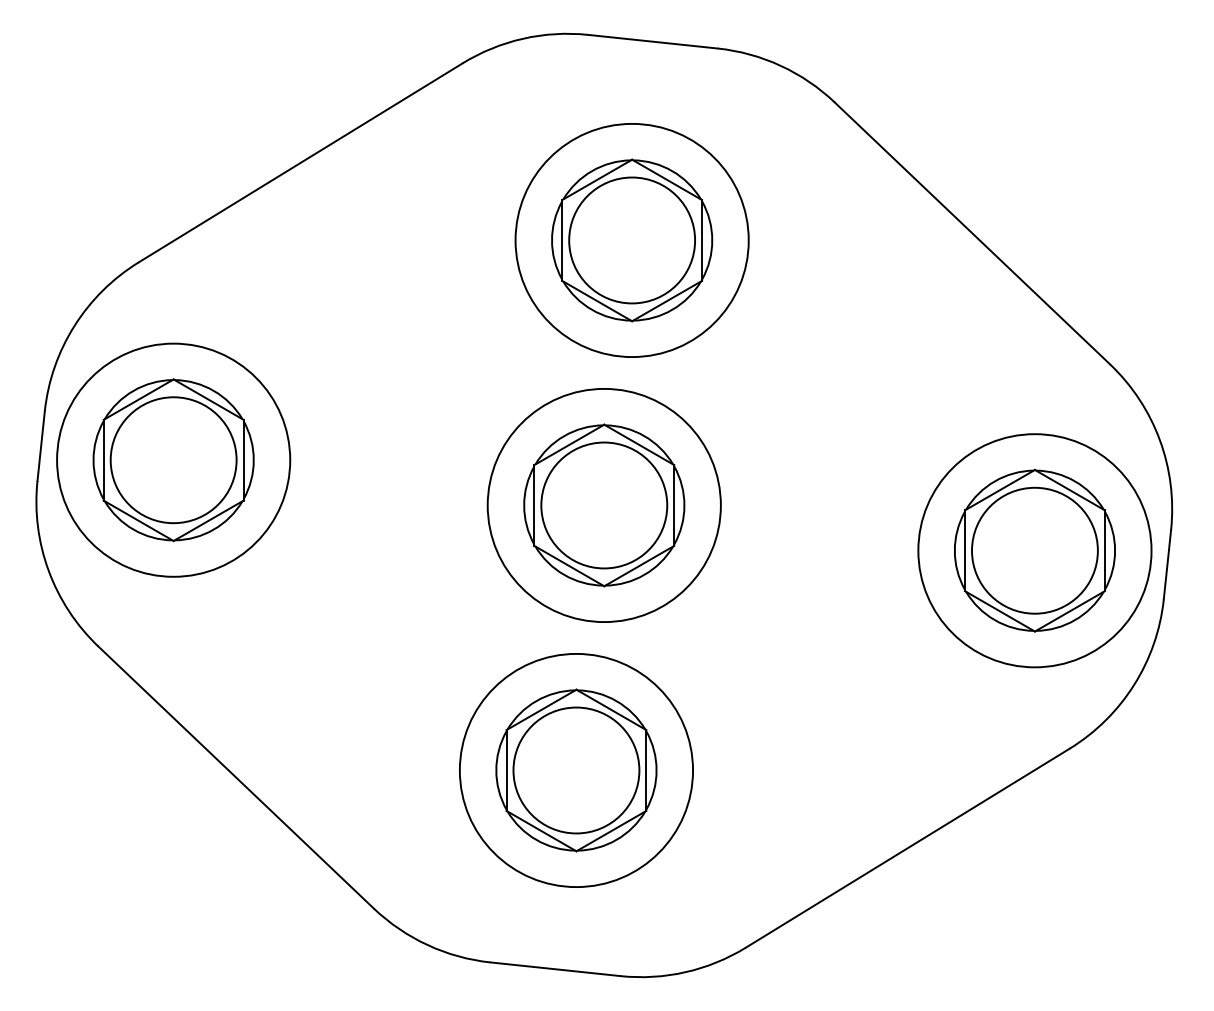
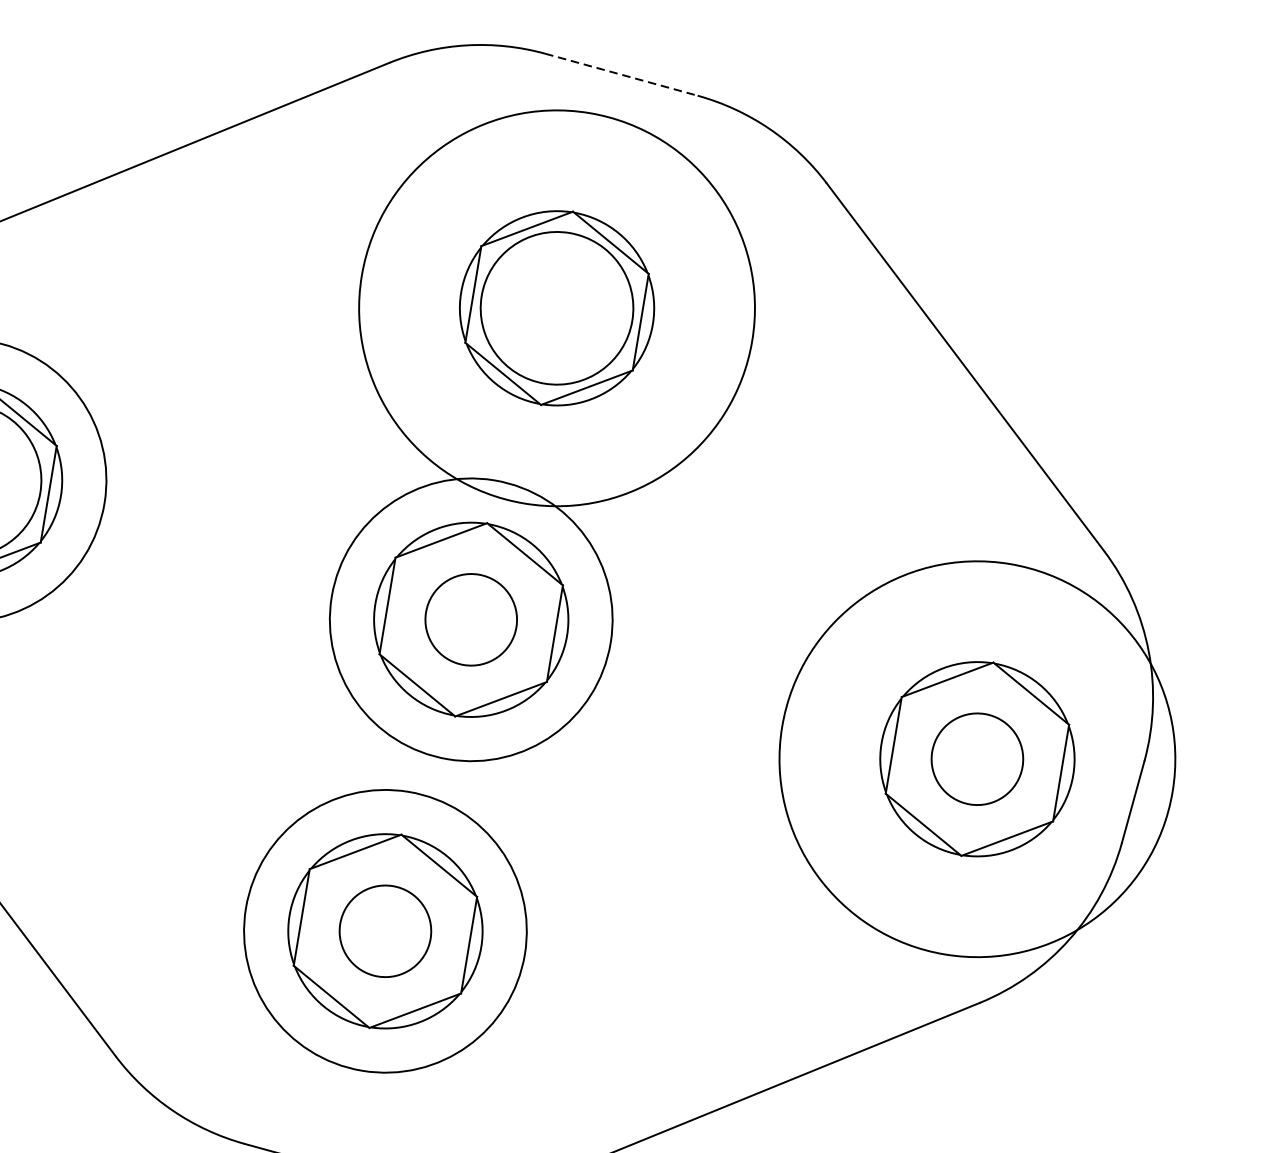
line: (653, 41) -> (621, 74), solid -> dashed
circle: (631, 240) -> (556, 308), size x1.4
circle: (604, 505) -> (471, 619), size x0.6
circle: (1034, 550) -> (976, 758), size x0.6
circle: (1034, 550) -> (976, 758), size x1.4
circle: (576, 770) -> (385, 931), size x0.6

